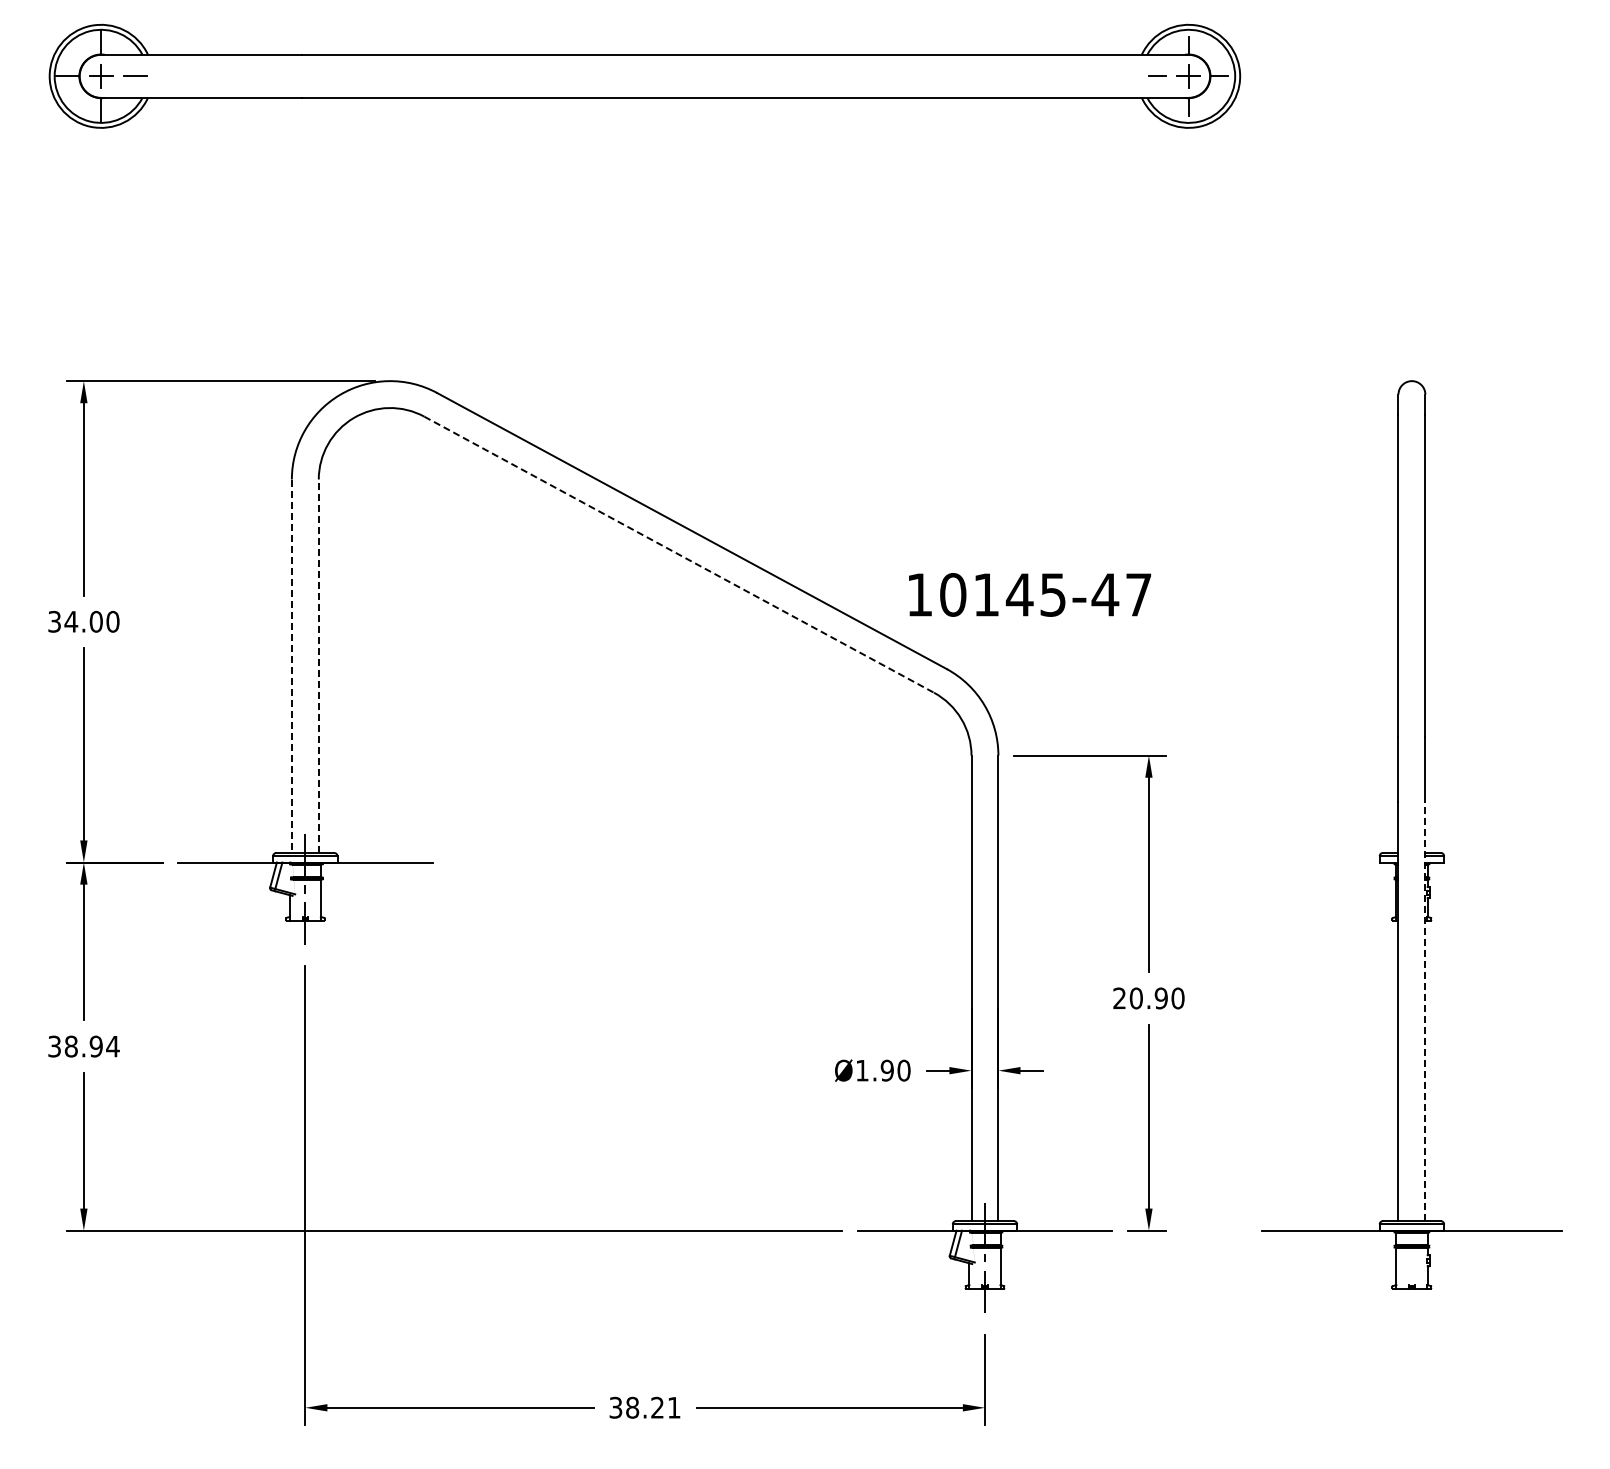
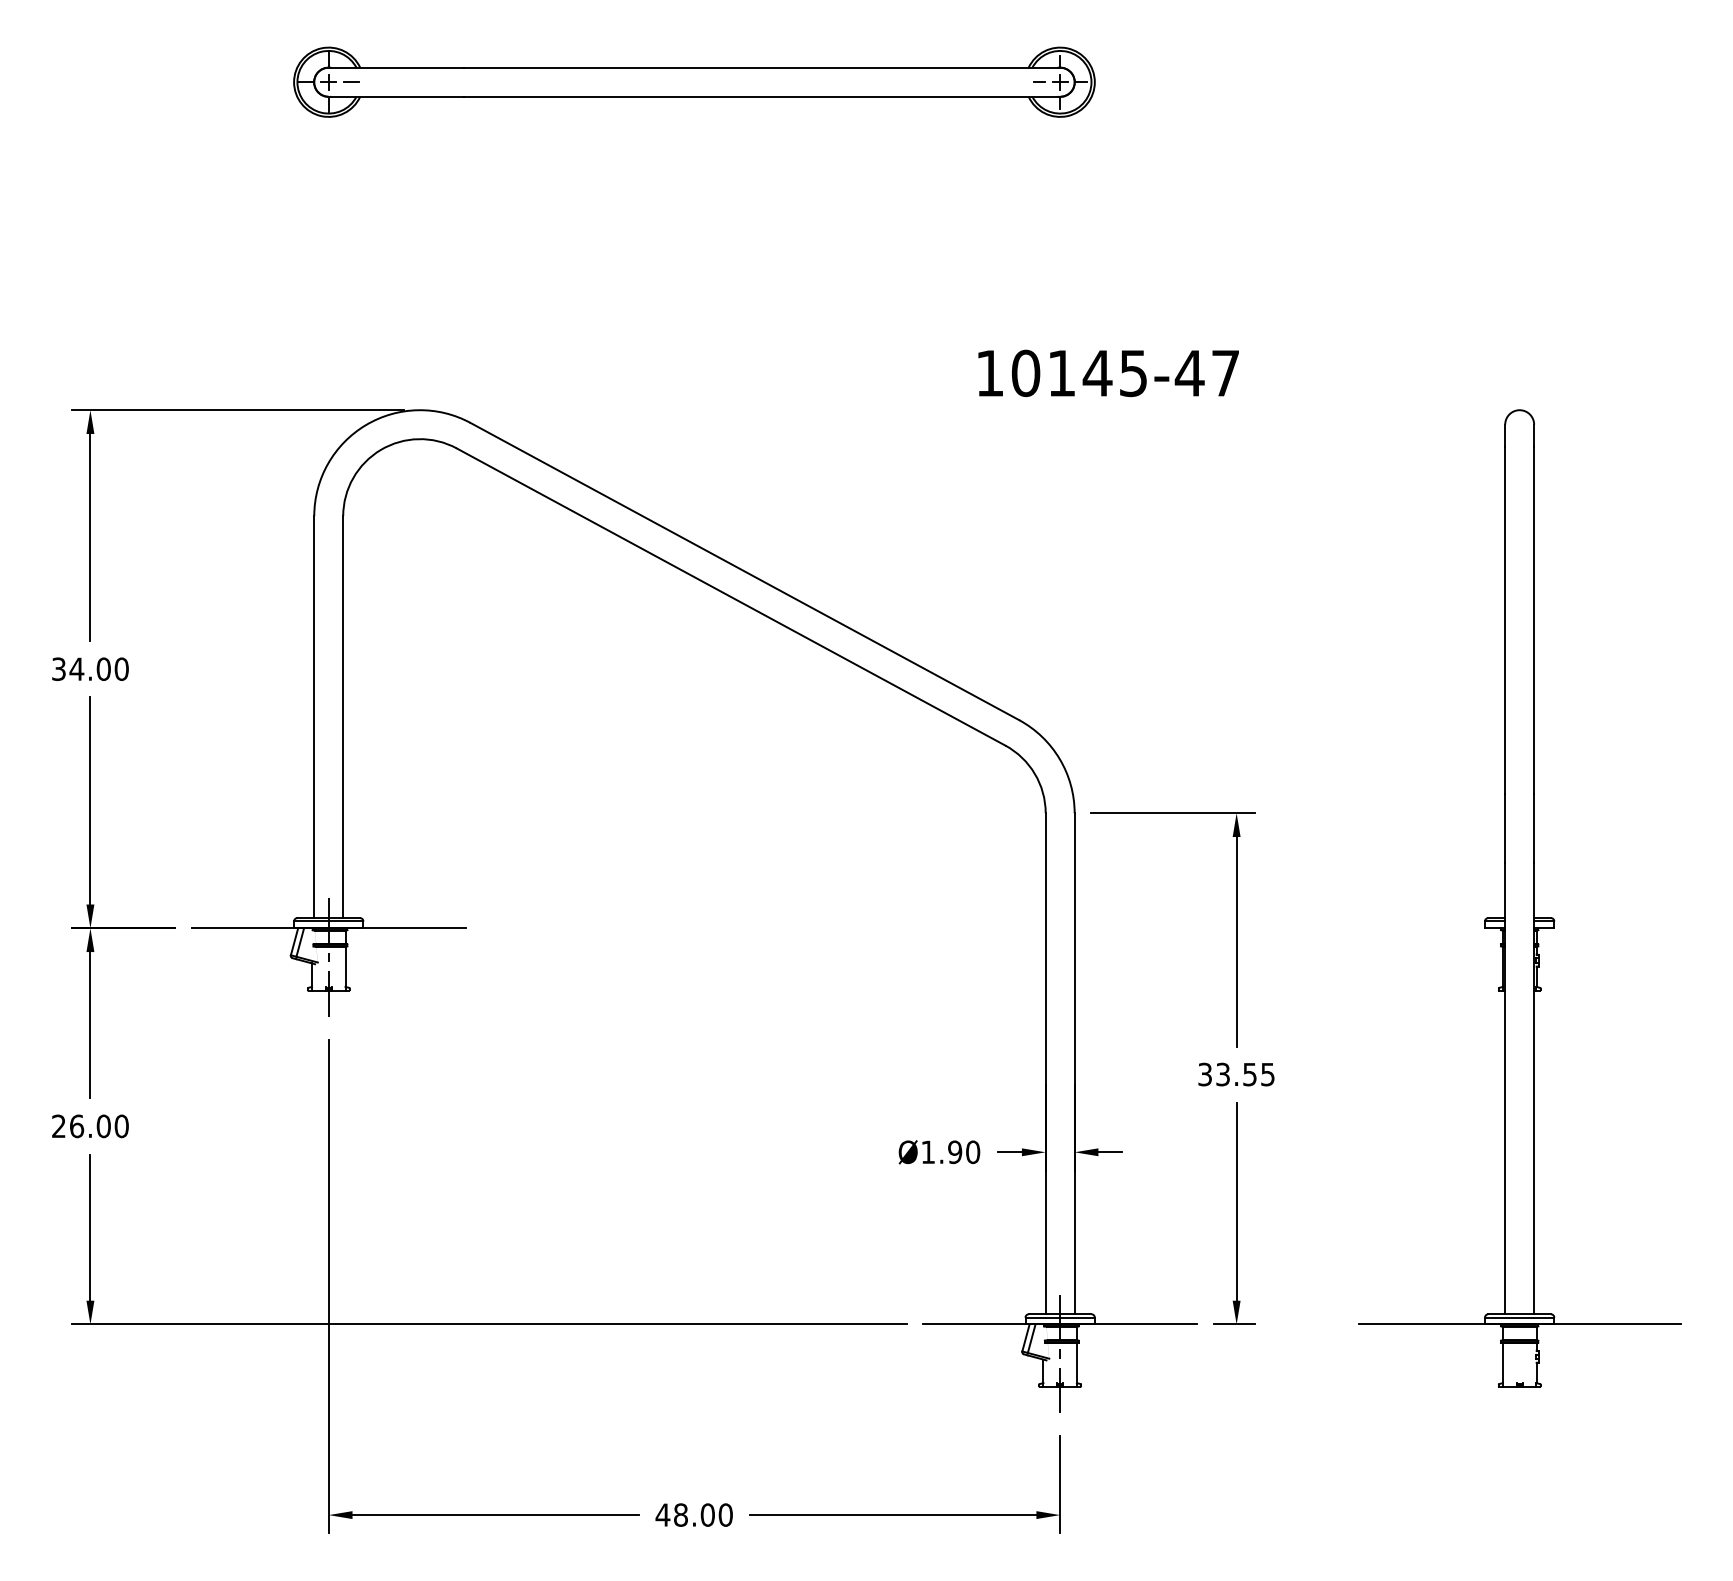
part: (645, 76) -> (694, 82), size x0.62
line: (679, 554) -> (731, 596), dashed -> solid
text: (1030, 594) -> (1109, 372), moved
line: (291, 666) -> (313, 717), dashed -> solid
line: (318, 666) -> (342, 717), dashed -> solid
text: (1148, 998) -> (1236, 1074), 20.90 -> 33.55
line: (1425, 1011) -> (1534, 1088), dashed -> solid
text: (83, 1046) -> (90, 1126), 38.94 -> 26.00
text: (644, 1407) -> (693, 1514), 38.21 -> 48.00

